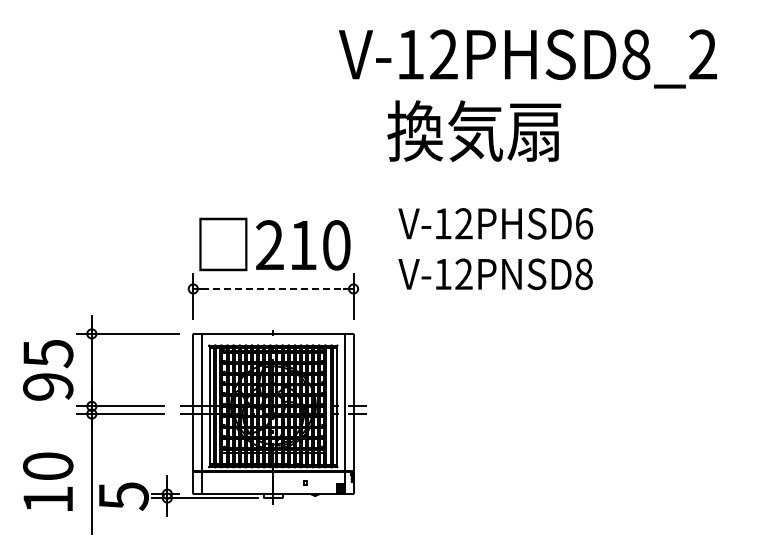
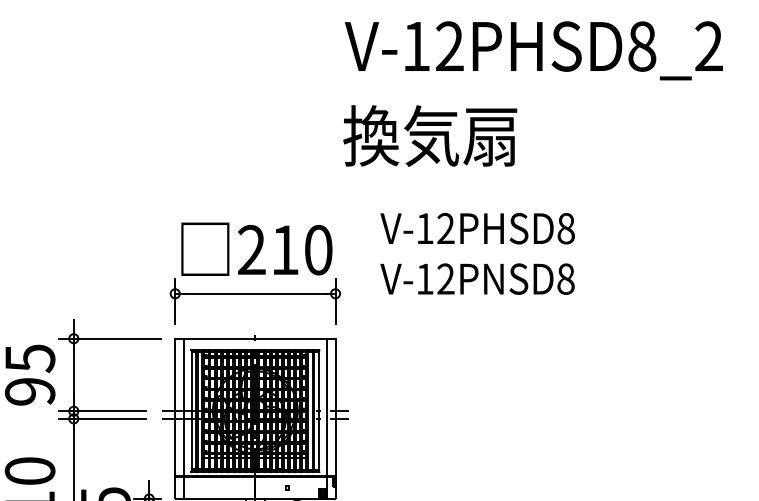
text: (527, 58) -> (533, 50), moved
text: (474, 130) -> (430, 135), moved
text: (584, 223) -> (566, 228), V-12PHSD6 -> V-12PHSD8
line: (273, 288) -> (255, 293), dashed -> solid

